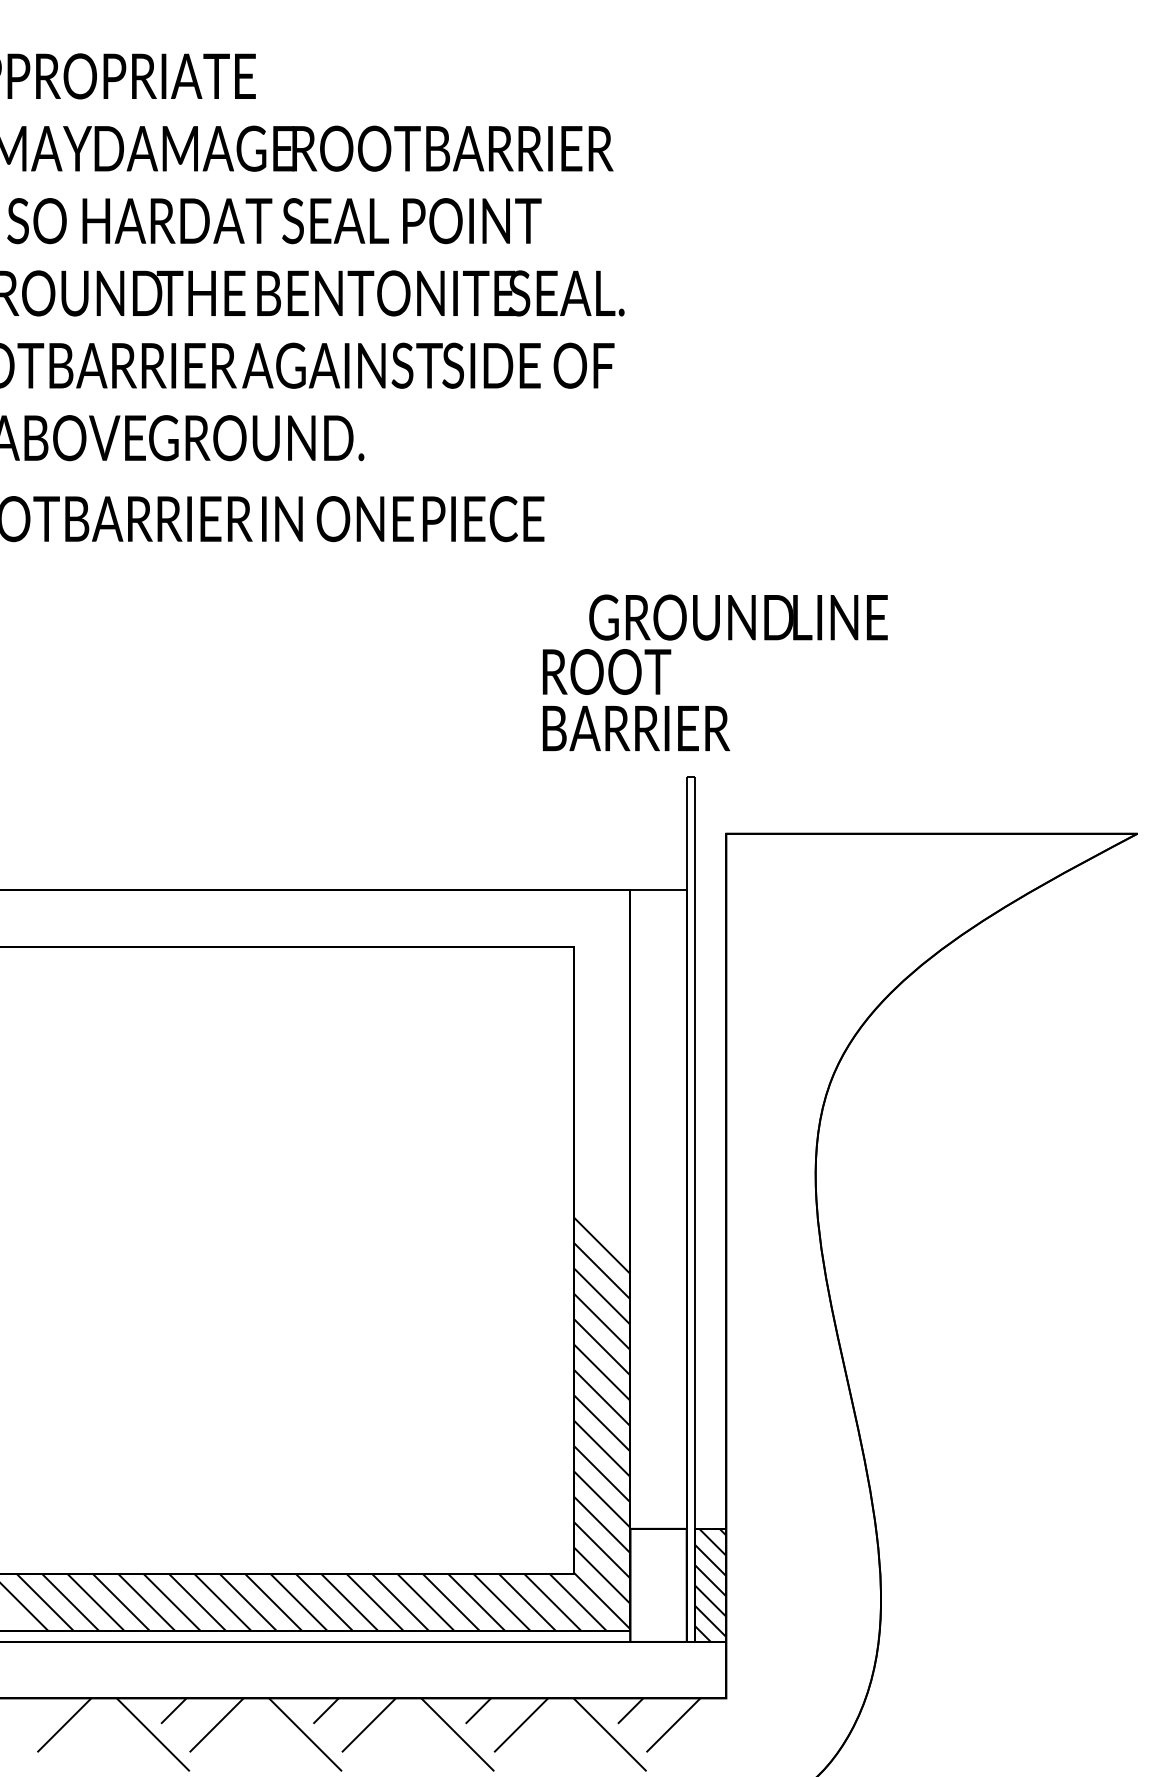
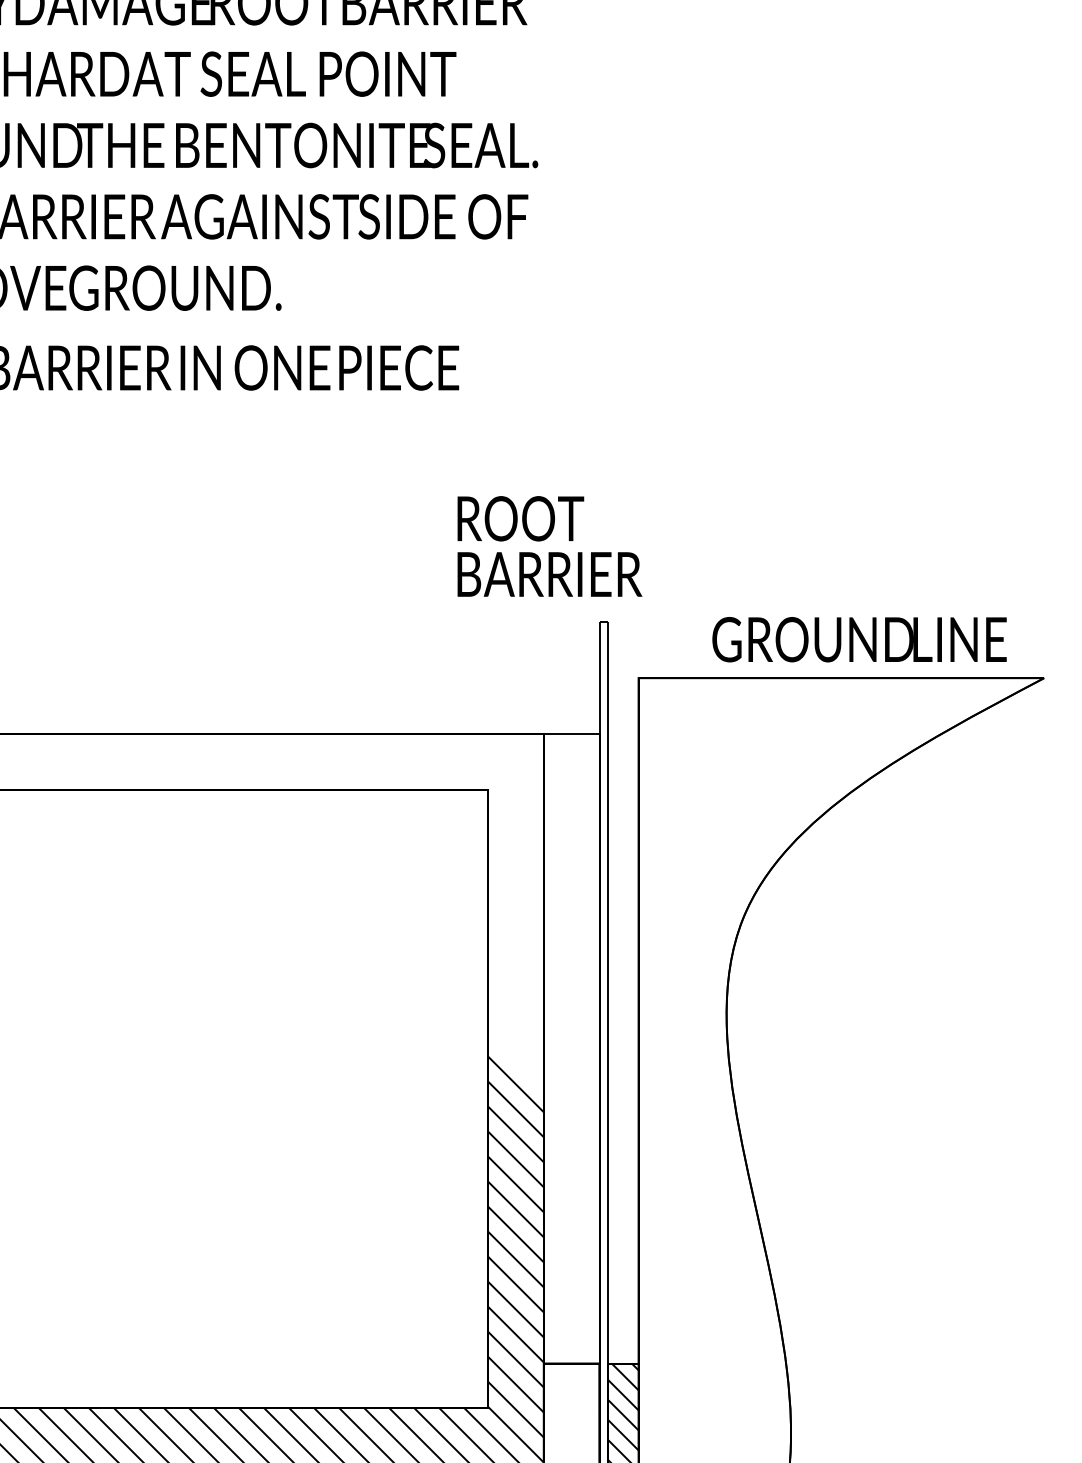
text: (738, 617) -> (859, 639), moved

